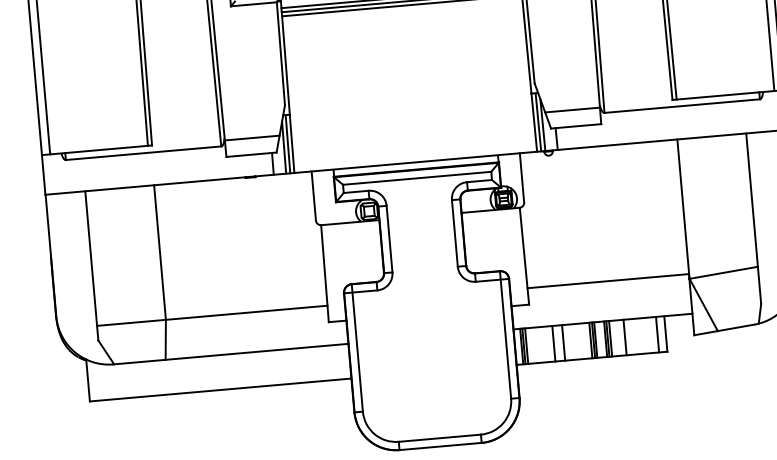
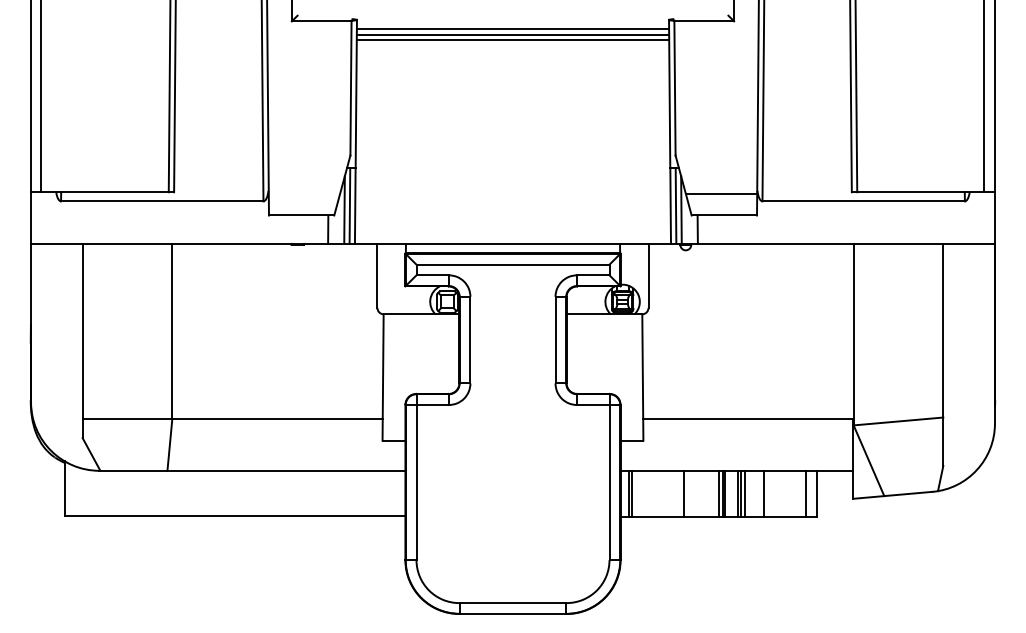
line: (252, 138) -> (304, 194), removed
line: (553, 343) -> (670, 493), removed
line: (526, 345) -> (635, 493), removed

